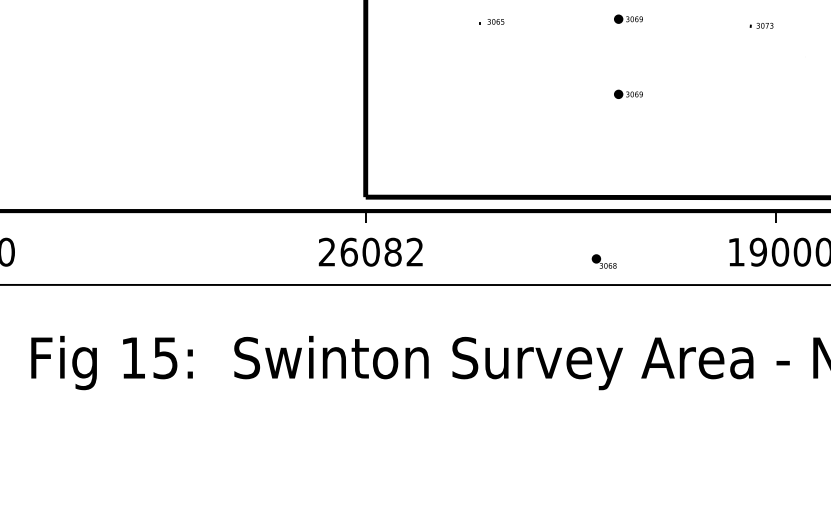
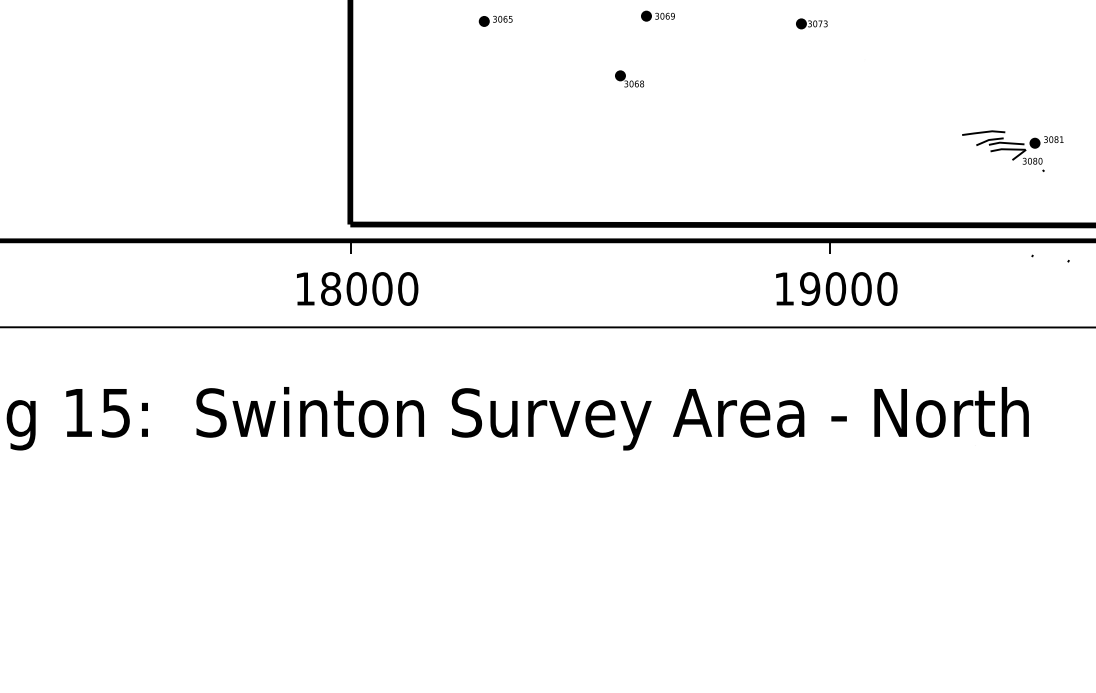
fill: (479, 22) -> (483, 20), added
fill: (750, 25) -> (800, 23), added
part: (628, 93) -> (657, 103), removed
text: (370, 251) -> (356, 288), 26082 -> 18000
part: (604, 261) -> (629, 78), moved

